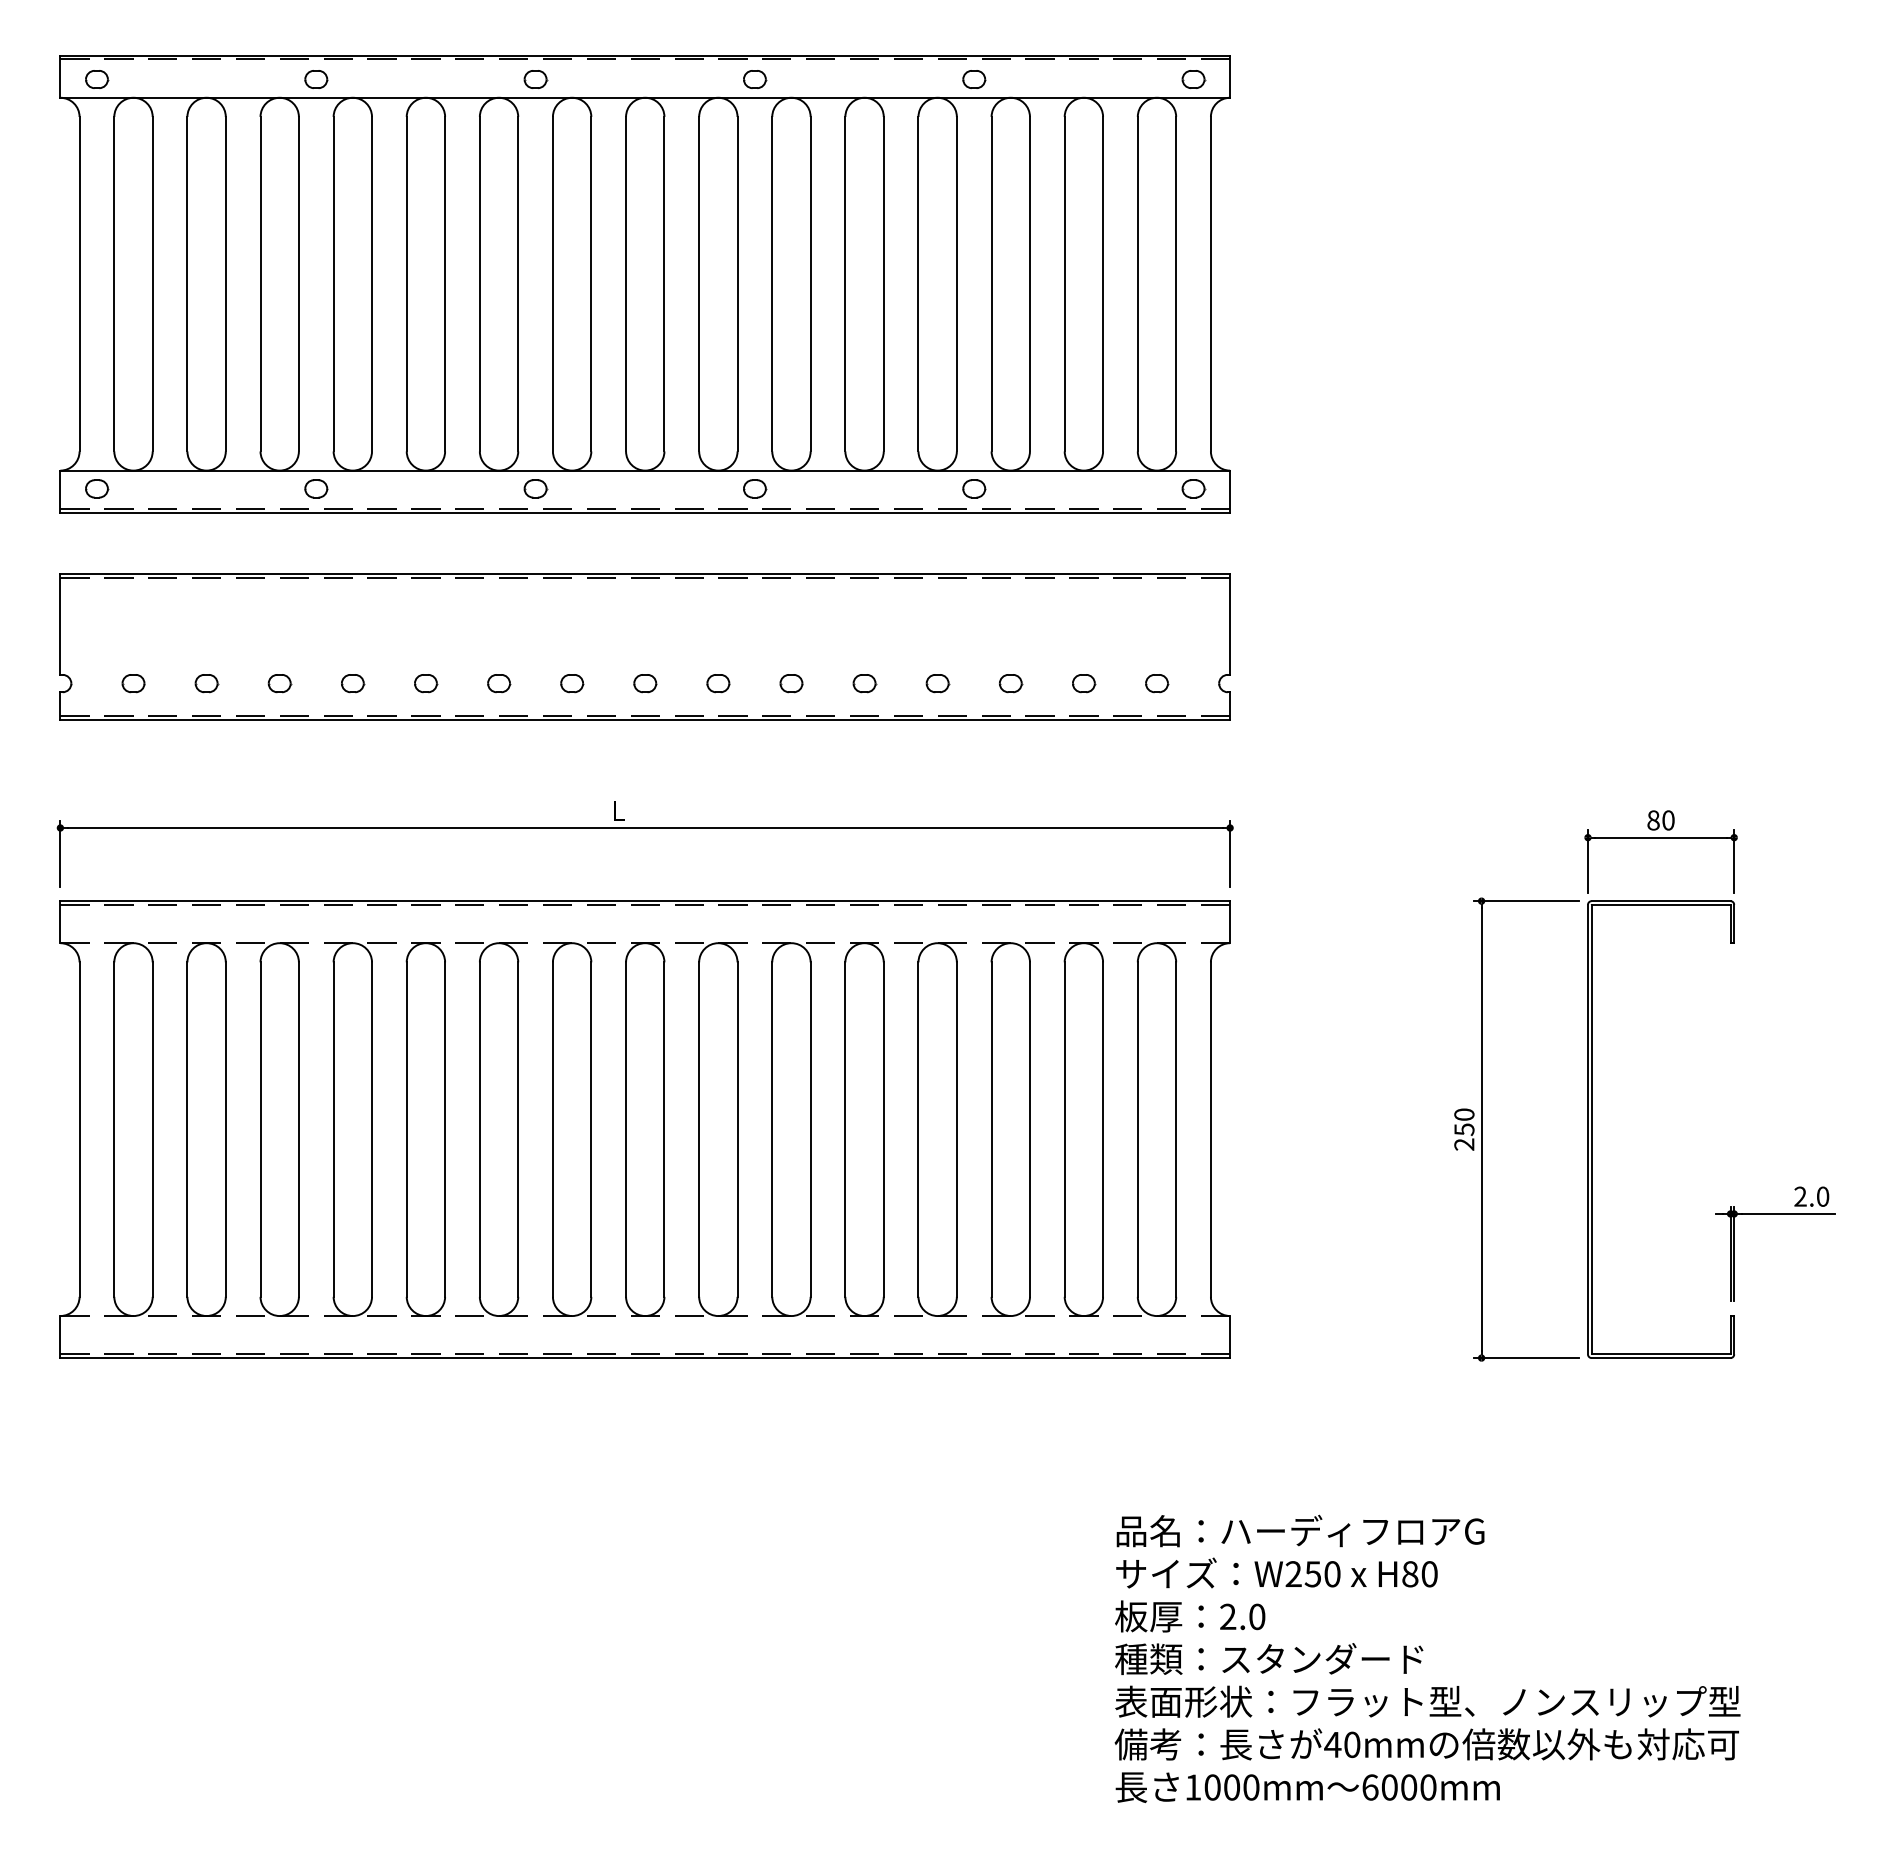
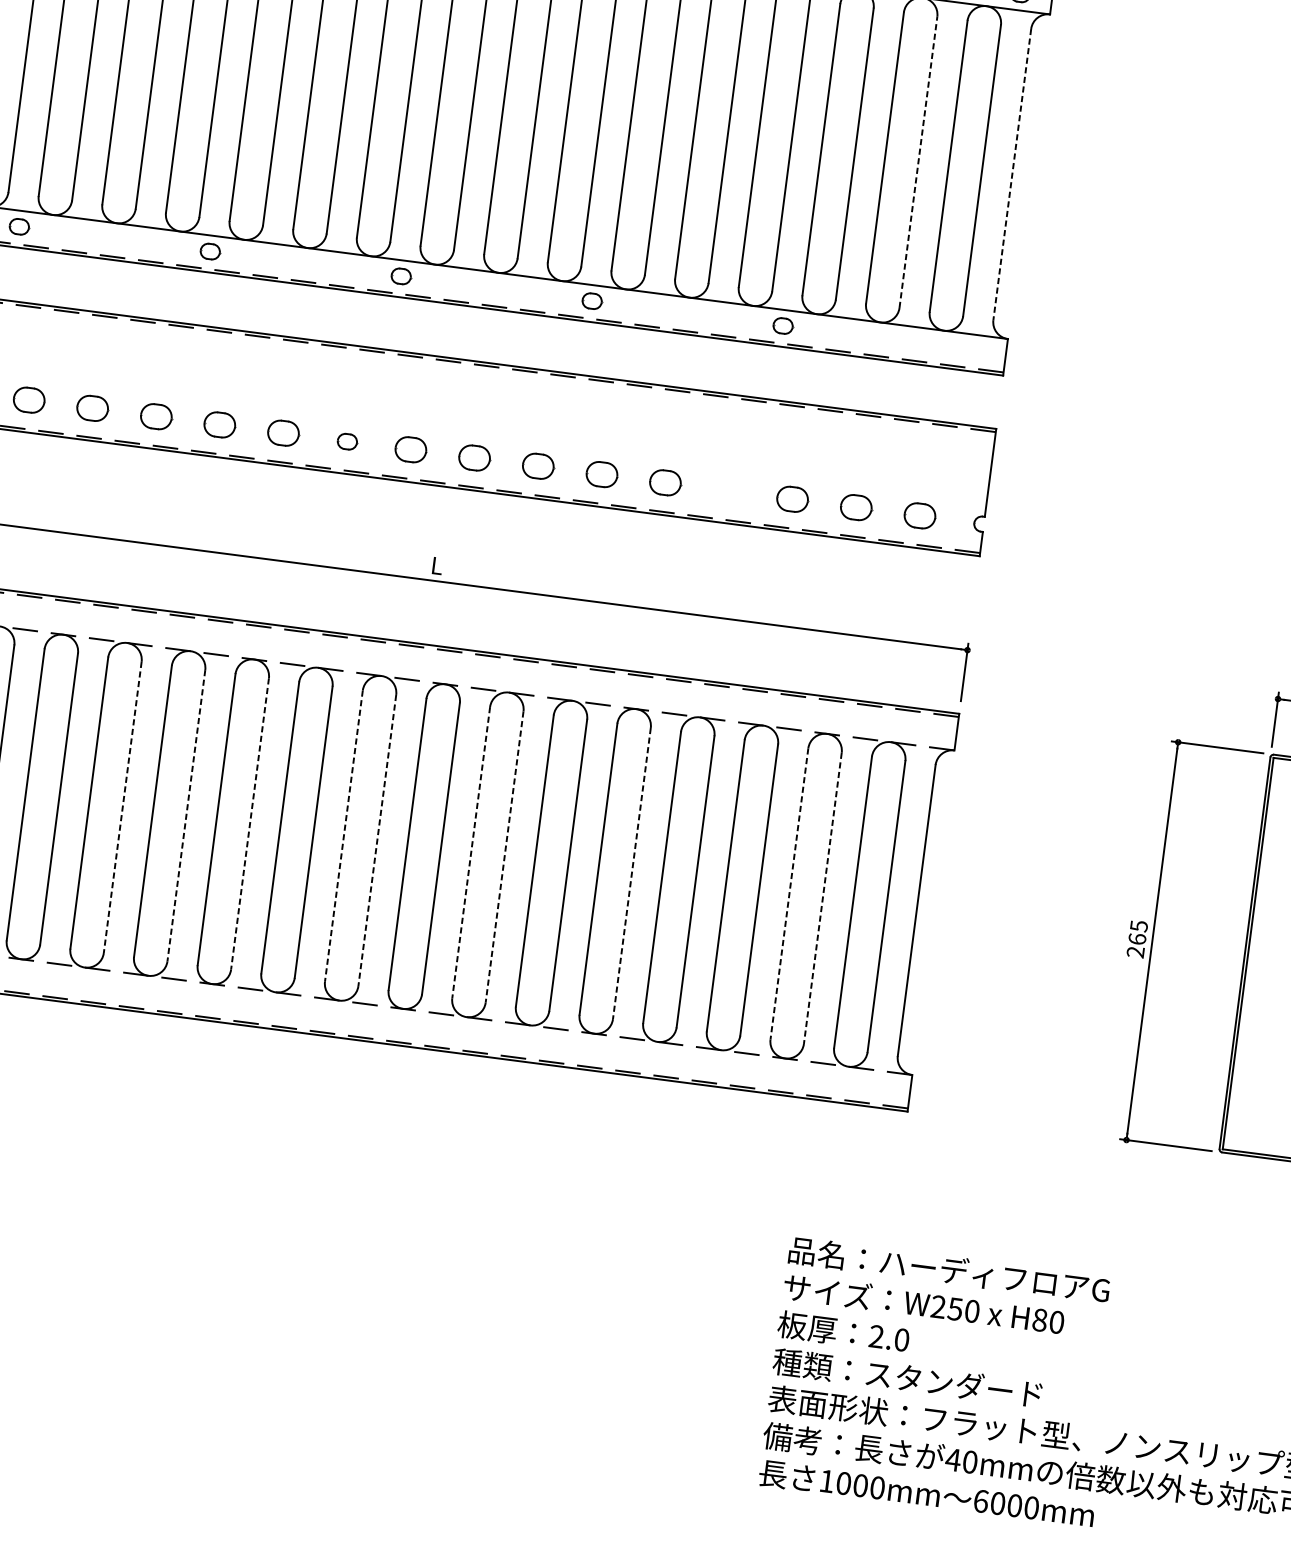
line: (1103, 283) -> (918, 161), solid -> dashed
line: (1210, 284) -> (1011, 174), solid -> dashed
part: (1193, 488) -> (974, 350), removed
part: (133, 683) -> (29, 400), size x1.6
part: (206, 683) -> (92, 408), size x1.6
part: (279, 683) -> (156, 416), size x1.6
part: (353, 683) -> (220, 425), size x1.6
part: (426, 683) -> (284, 433), size x1.6
part: (572, 683) -> (411, 449), size x1.6
part: (645, 683) -> (474, 458), size x1.6
part: (718, 683) -> (538, 466), size x1.6
part: (791, 683) -> (602, 474), size x1.6
part: (864, 683) -> (665, 483), size x1.6
part: (937, 683) -> (729, 491), removed
part: (1011, 683) -> (793, 499), size x1.6
part: (1084, 683) -> (857, 507), size x1.6
part: (1157, 683) -> (920, 516), size x1.6
text: (1464, 1121) -> (1138, 932), 250 -> 265
line: (298, 1130) -> (122, 808), solid -> dashed
line: (372, 1130) -> (186, 816), solid -> dashed
line: (445, 1130) -> (250, 824), solid -> dashed
line: (552, 1130) -> (343, 836), solid -> dashed
line: (591, 1130) -> (377, 841), solid -> dashed
line: (699, 1130) -> (471, 853), solid -> dashed
line: (737, 1130) -> (504, 857), solid -> dashed
line: (883, 1130) -> (631, 874), solid -> dashed
line: (1064, 1130) -> (789, 894), solid -> dashed
line: (1103, 1130) -> (823, 899), solid -> dashed

